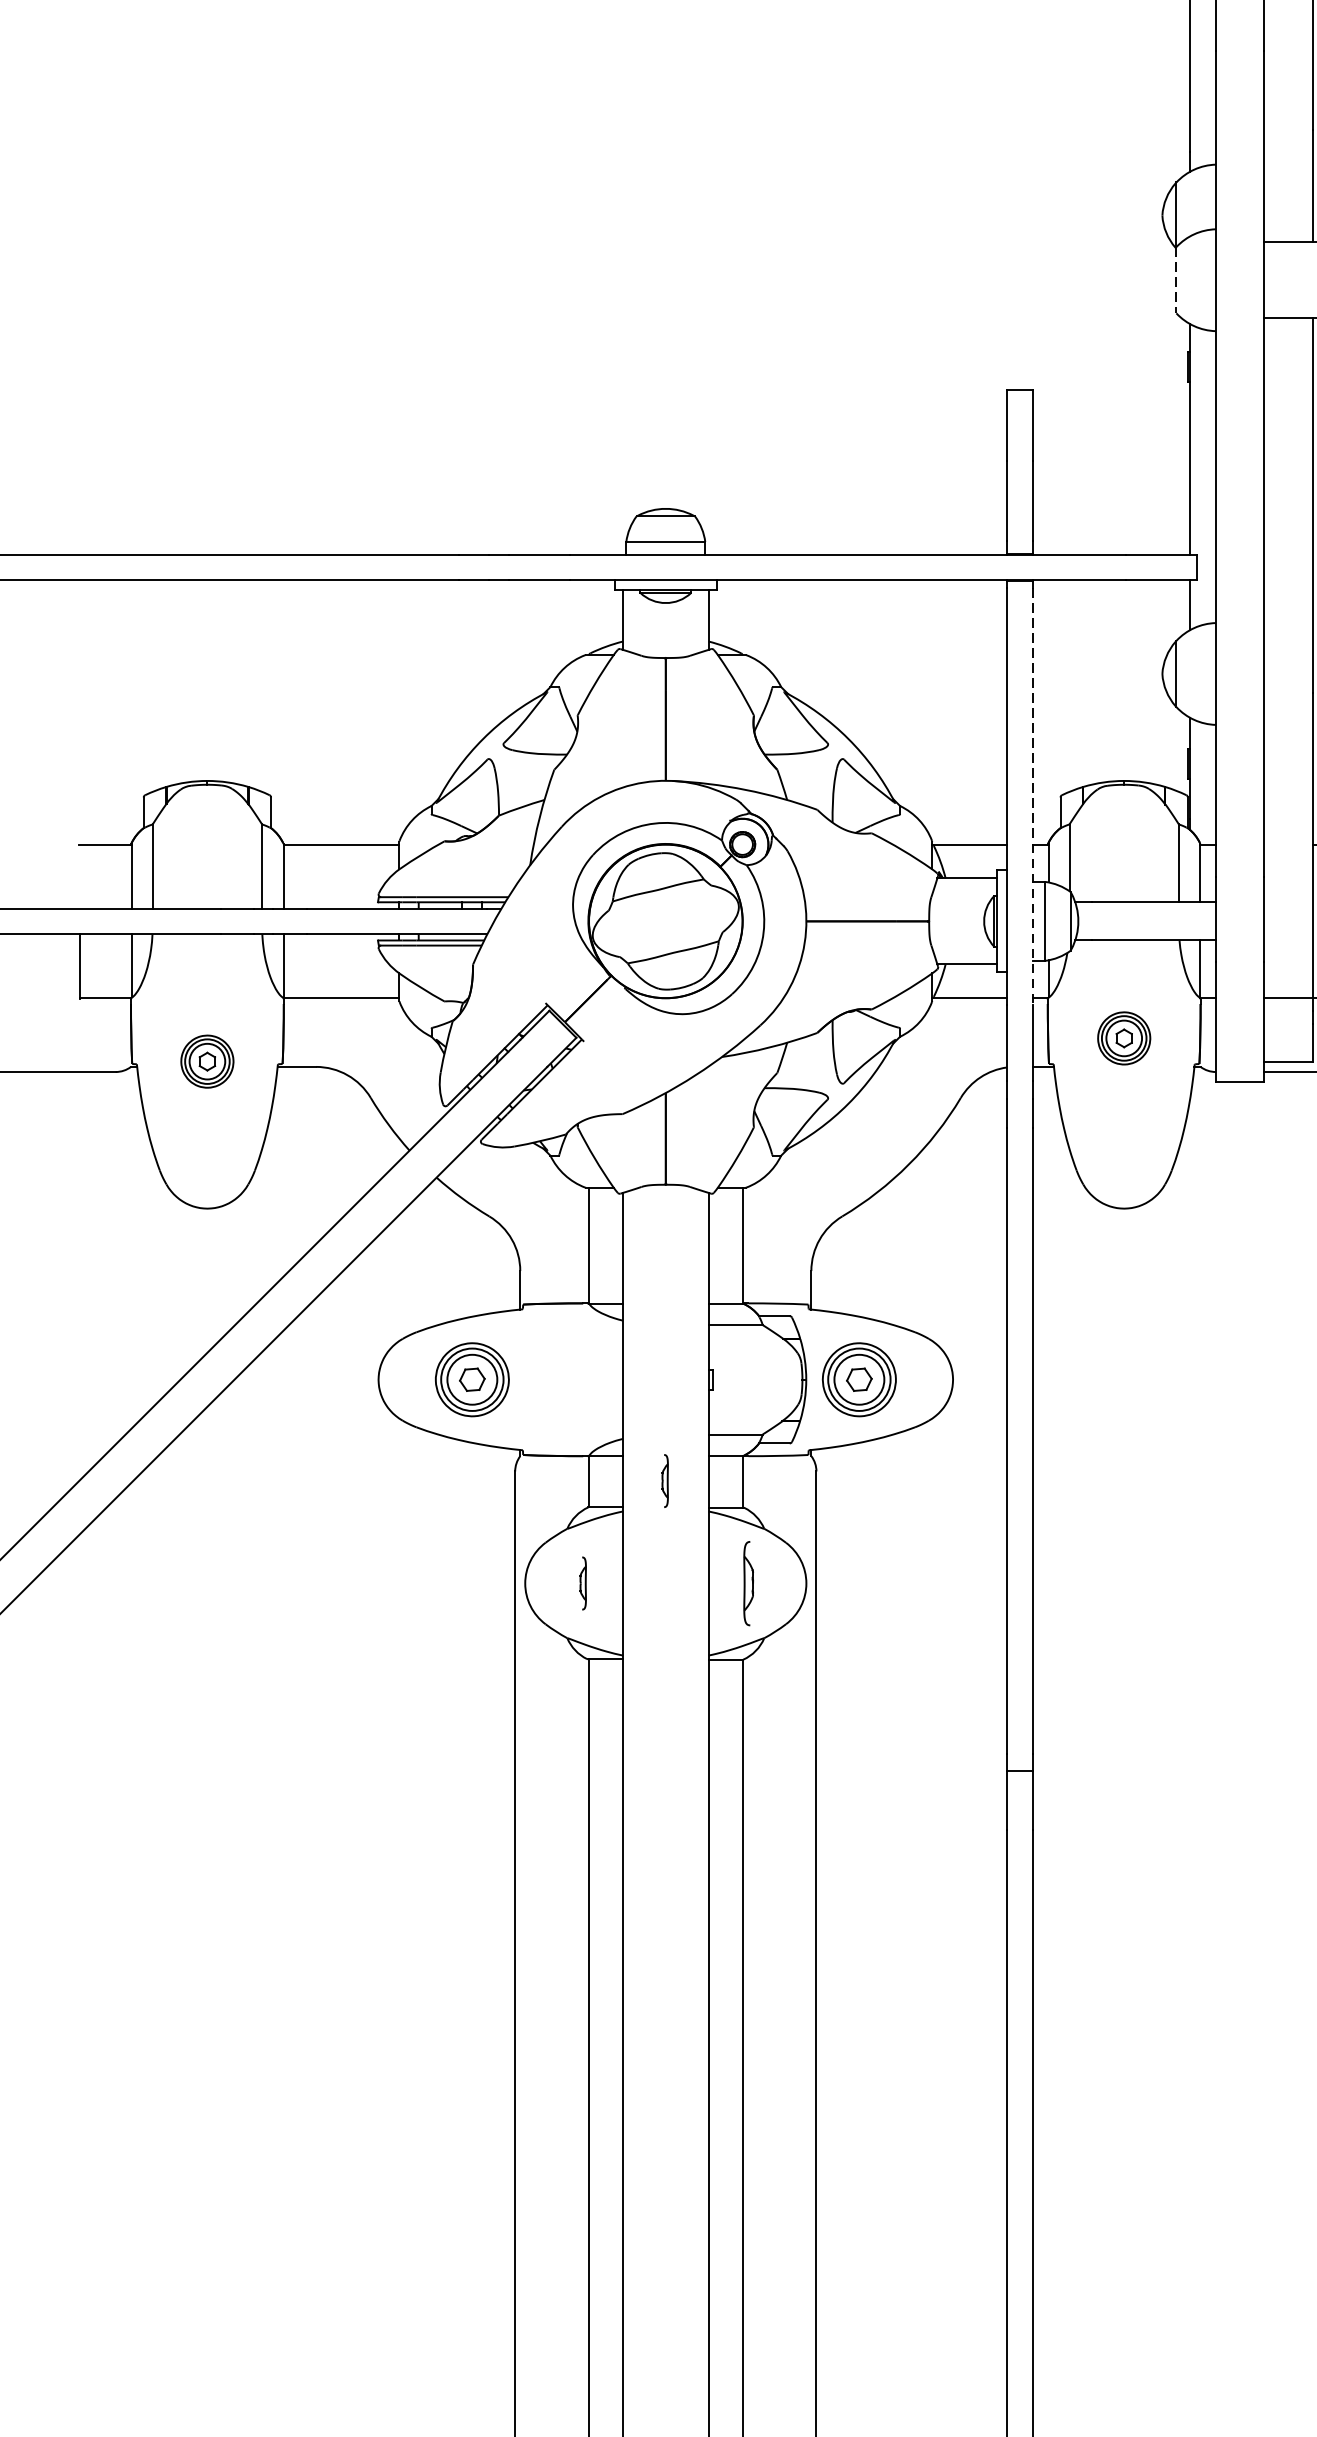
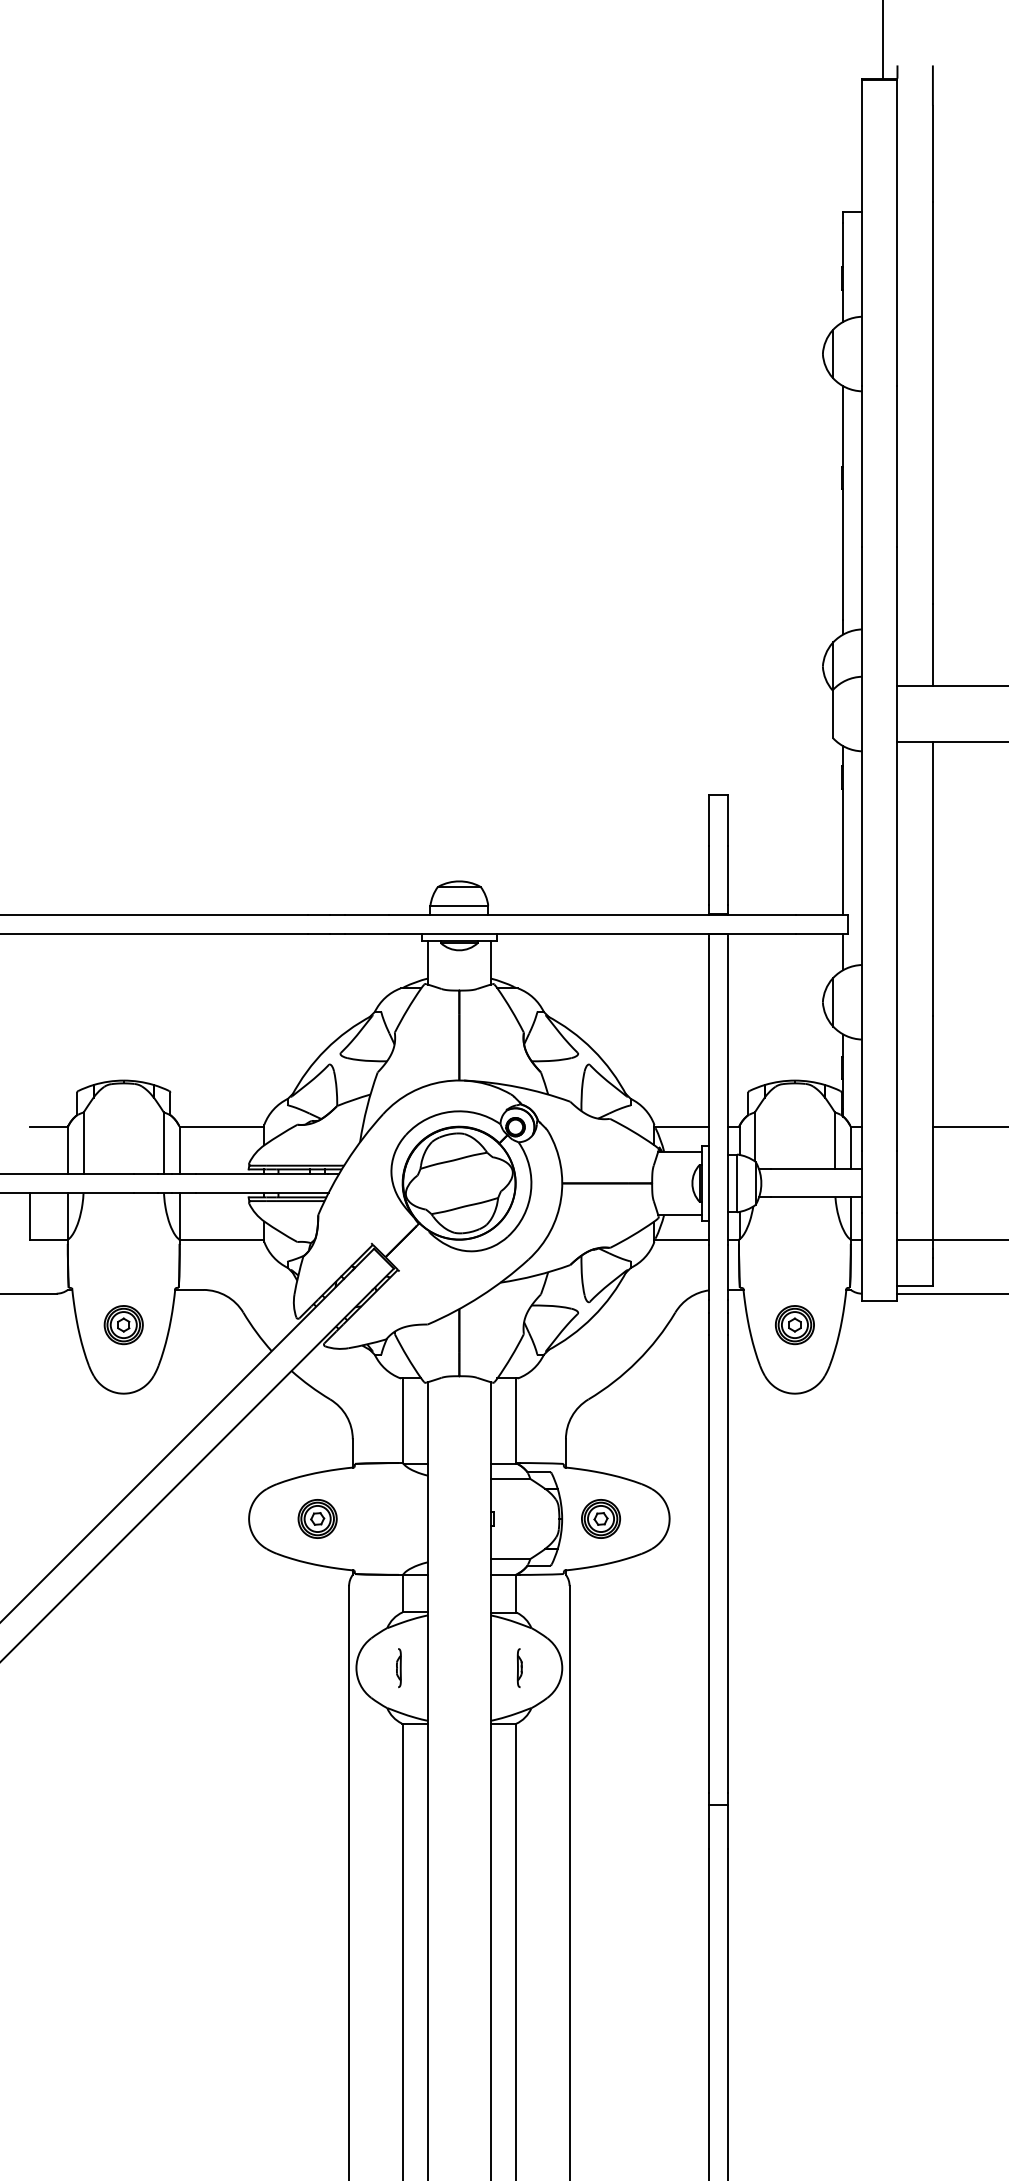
line: (1176, 280) -> (833, 714), dashed -> solid
line: (1032, 797) -> (727, 1092), dashed -> solid
part: (1123, 1038) -> (794, 1325), moved
part: (207, 1062) -> (123, 1325), moved
part: (472, 1379) -> (317, 1518), size x0.71
part: (858, 1379) -> (600, 1518), size x0.71
part: (664, 1481) -> (458, 1593), removed
part: (747, 1582) -> (519, 1667), size x0.62

